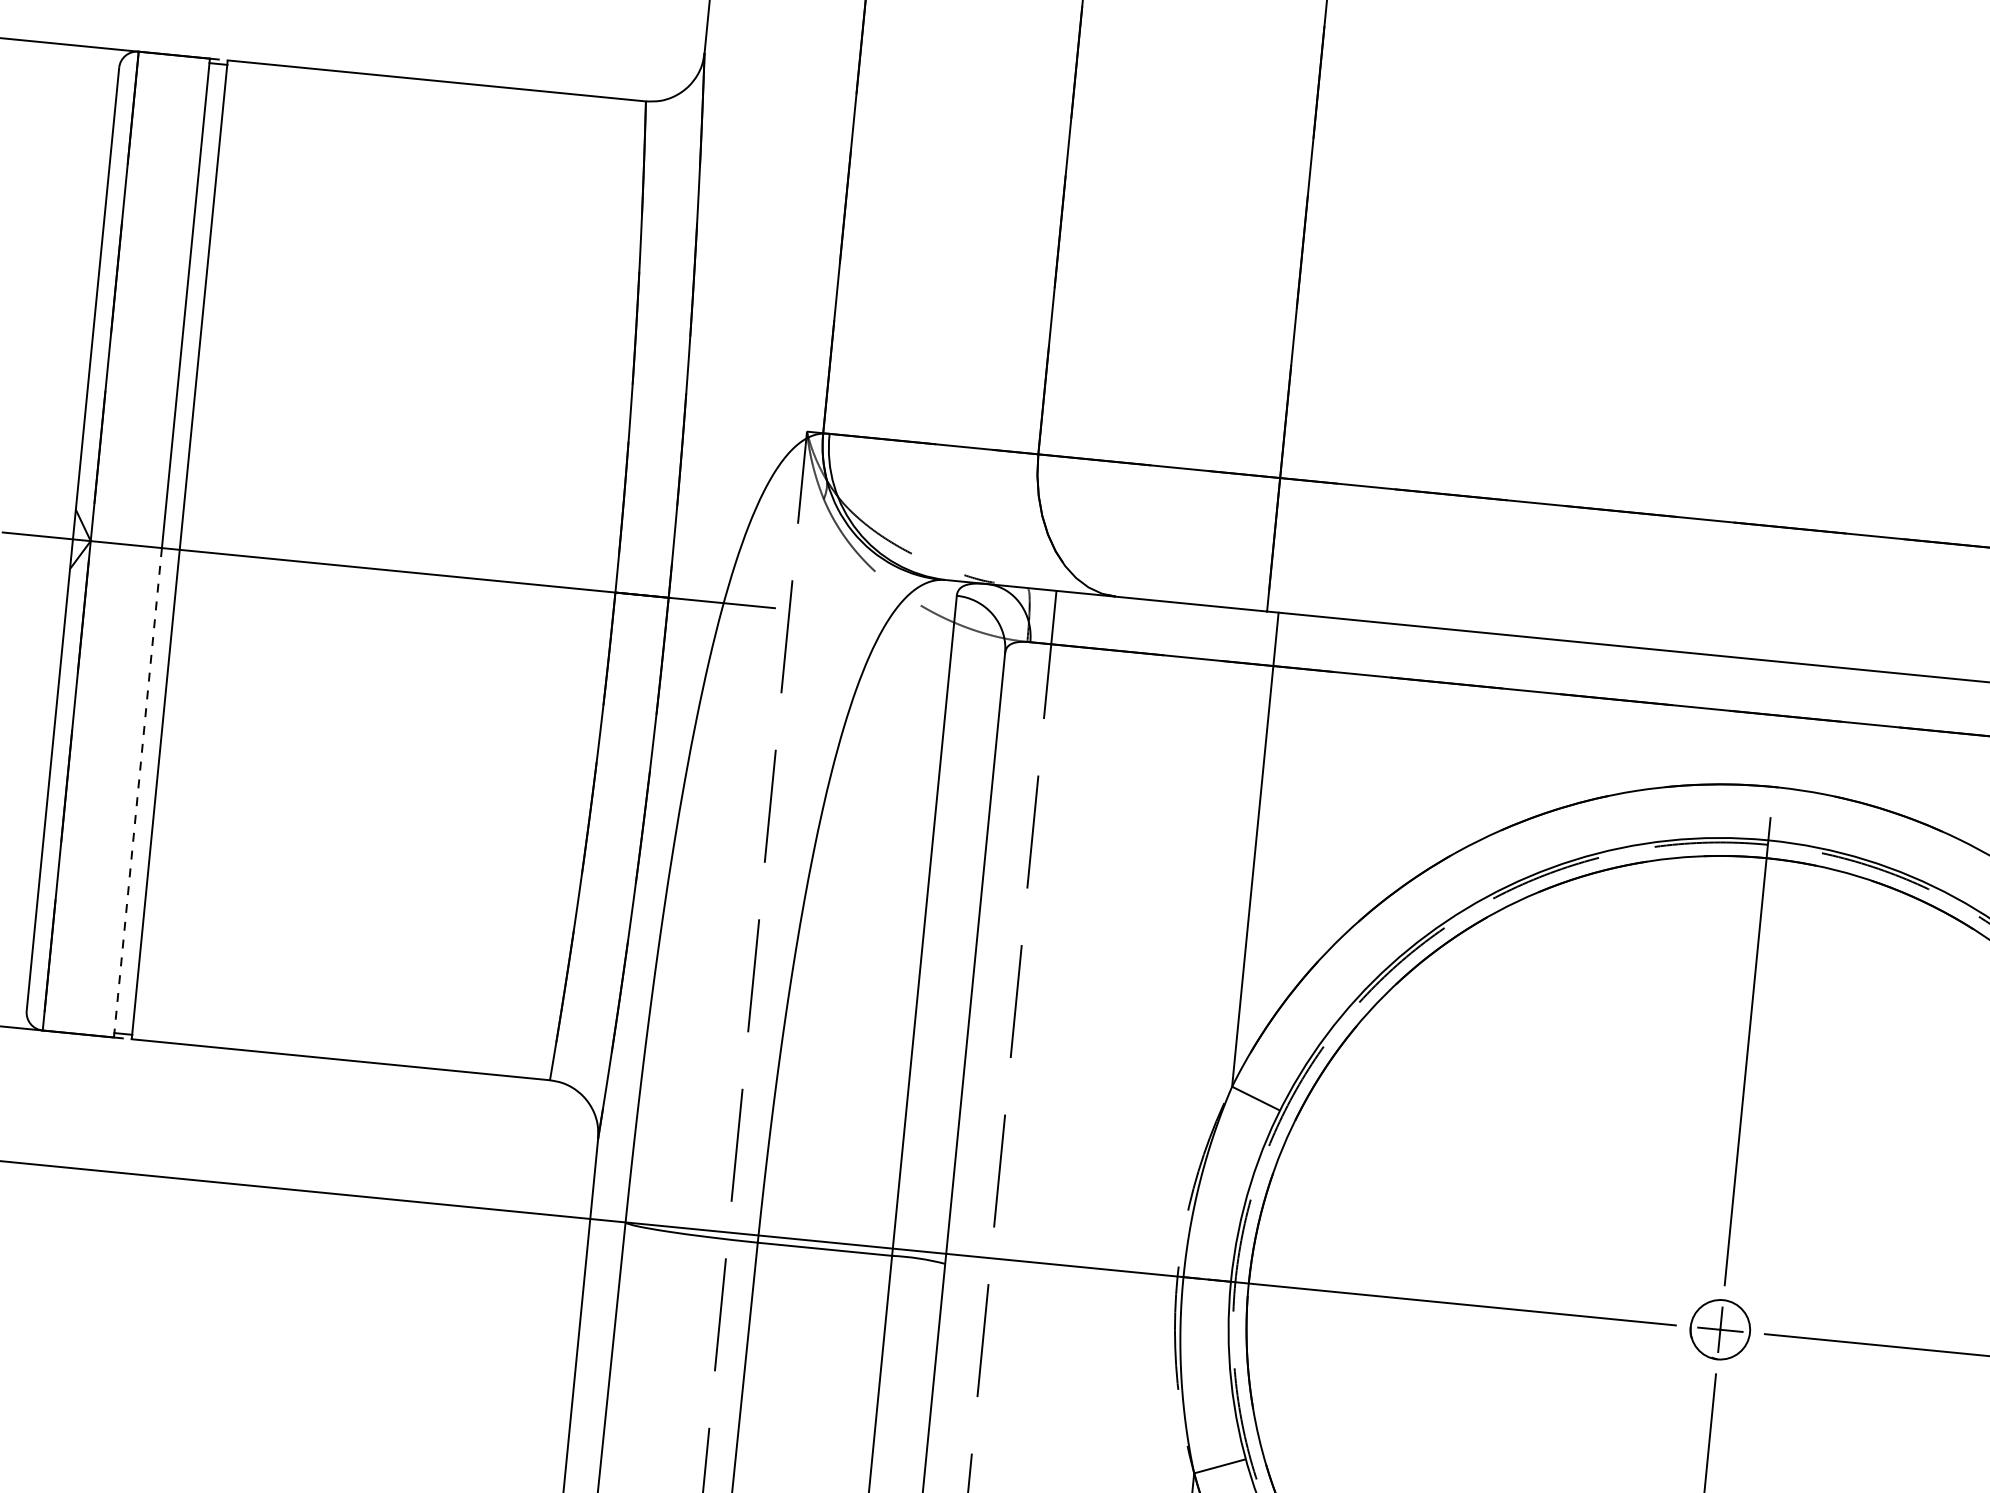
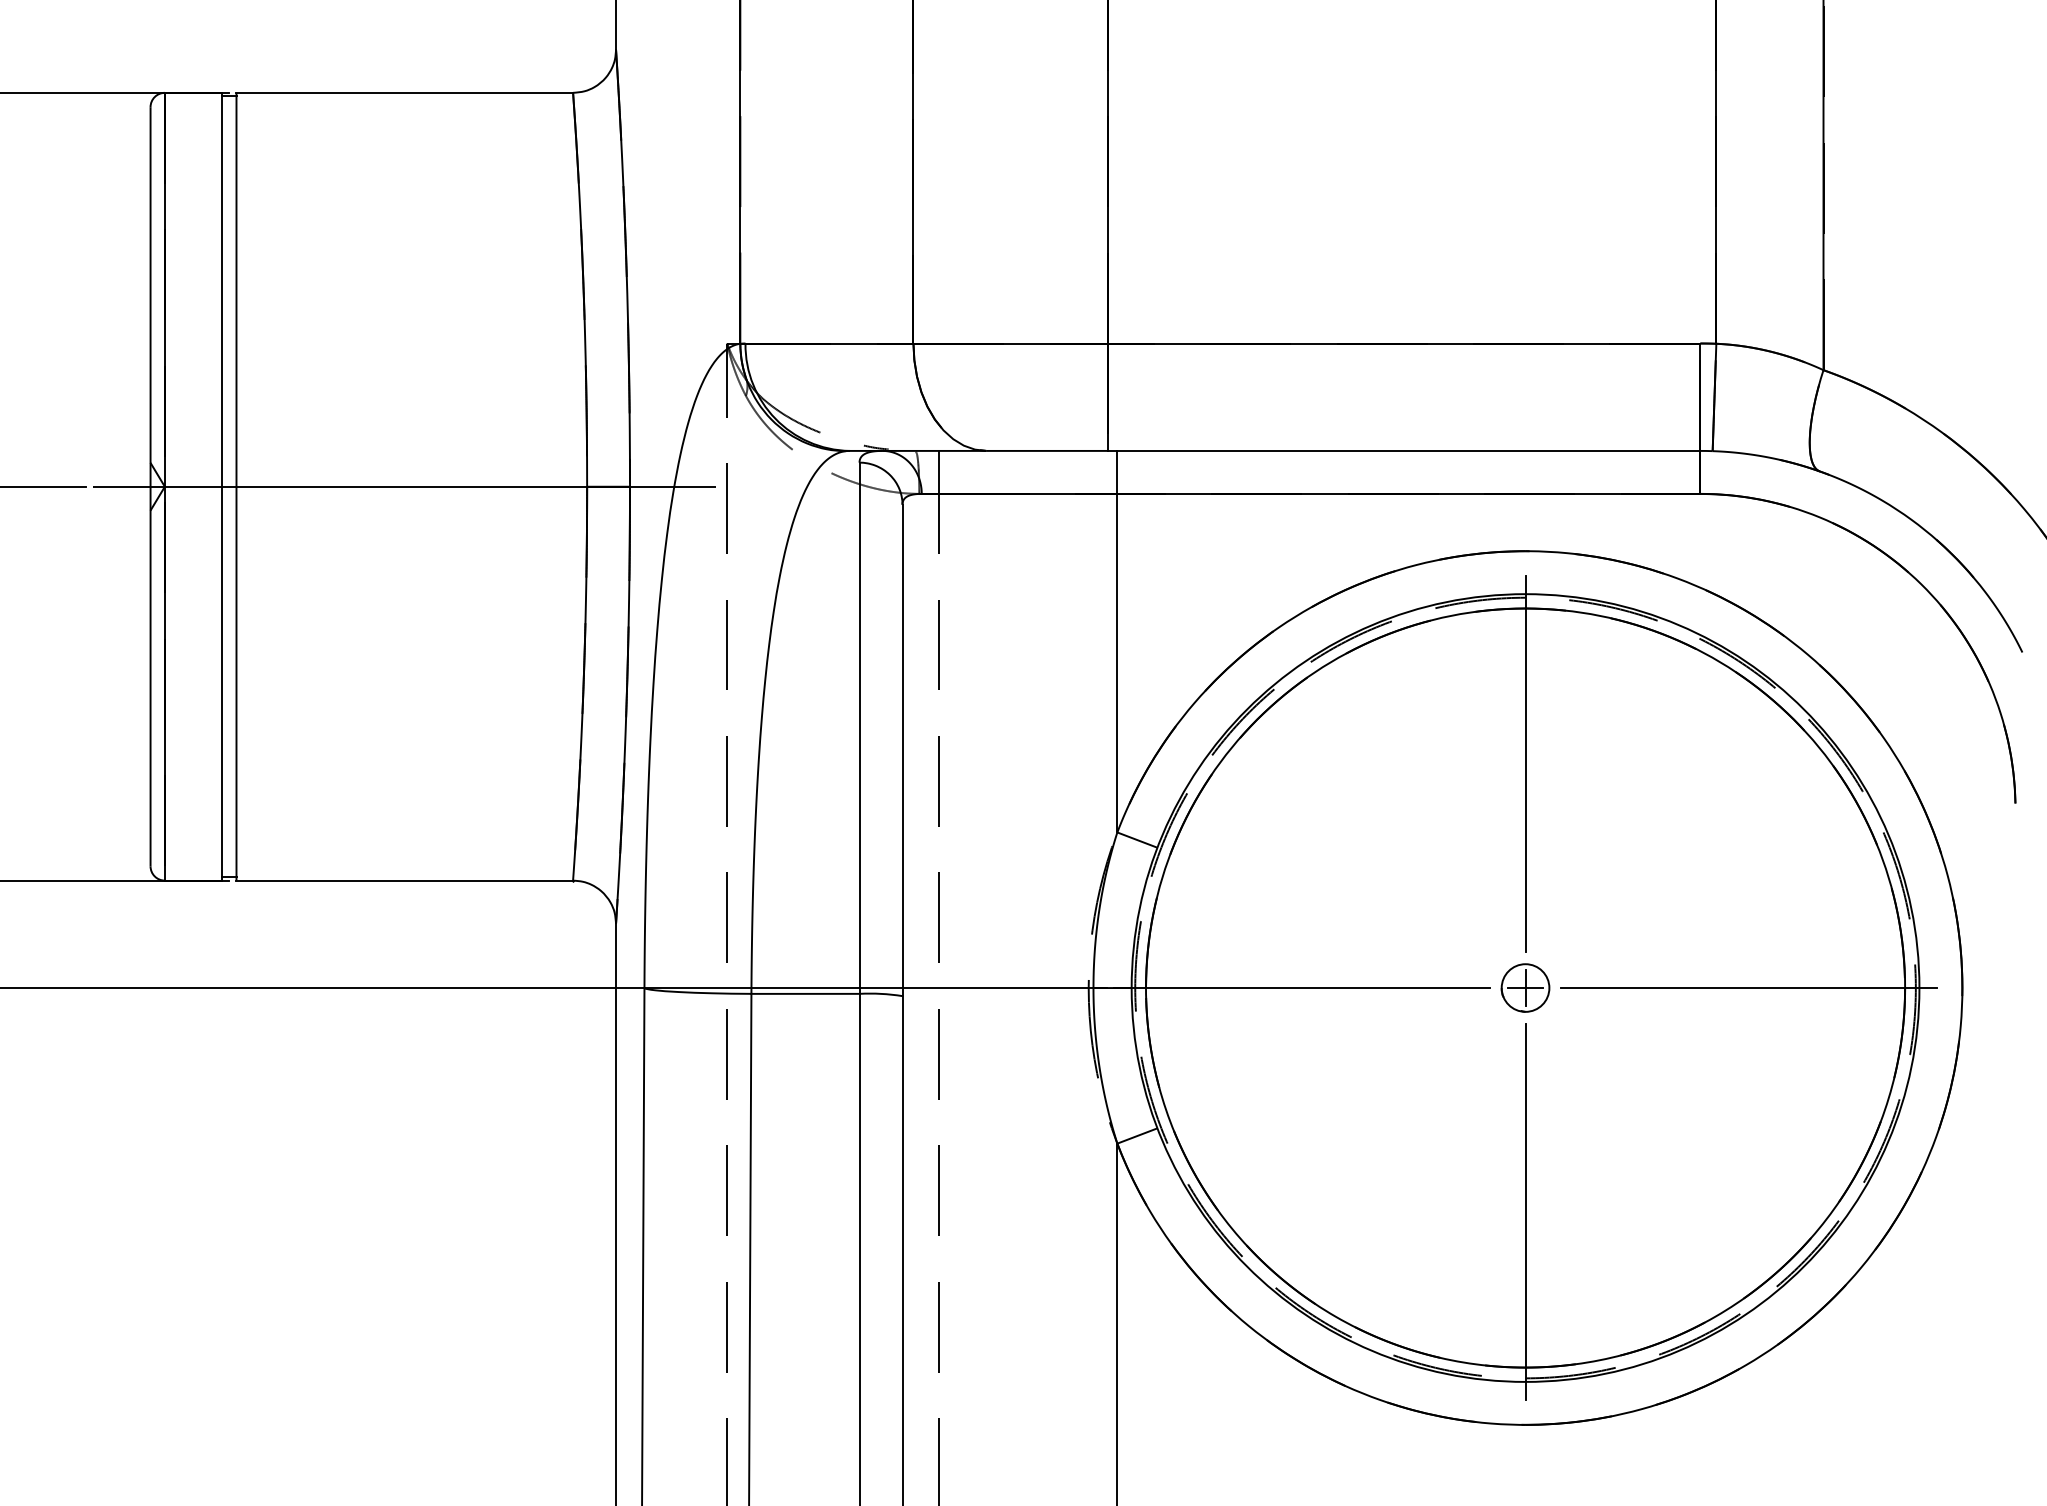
line: (138, 792) -> (222, 683), dashed -> solid

